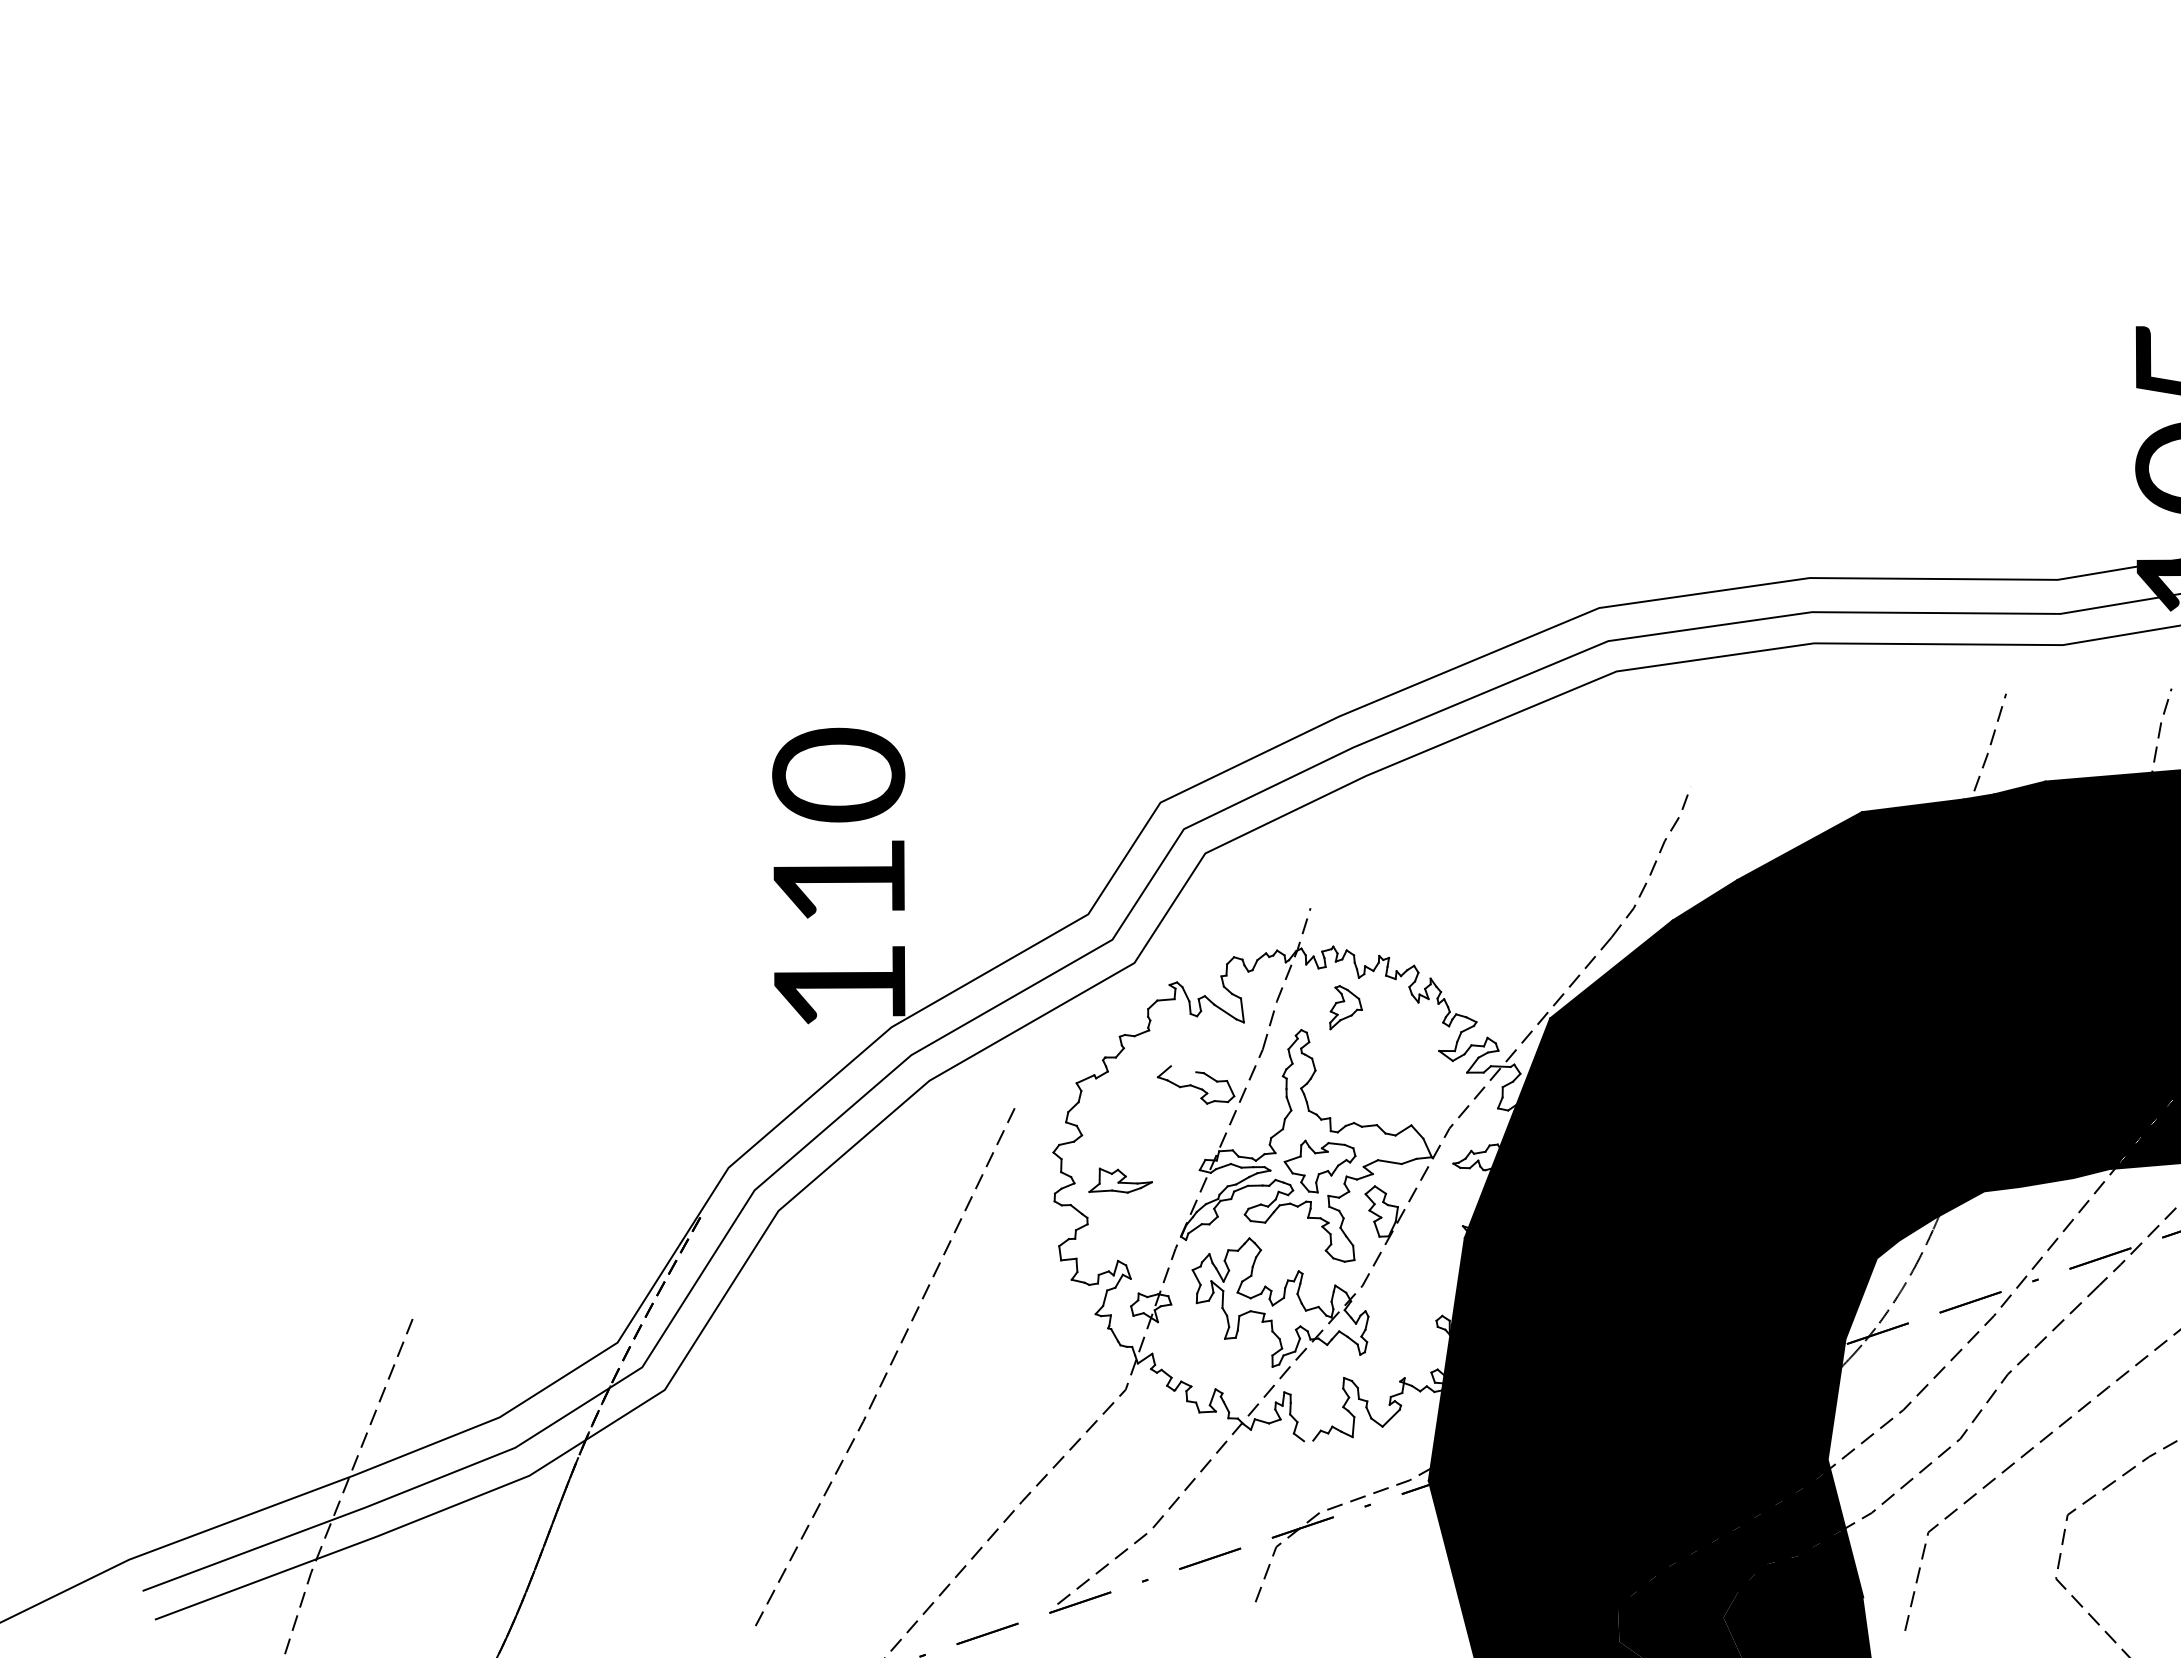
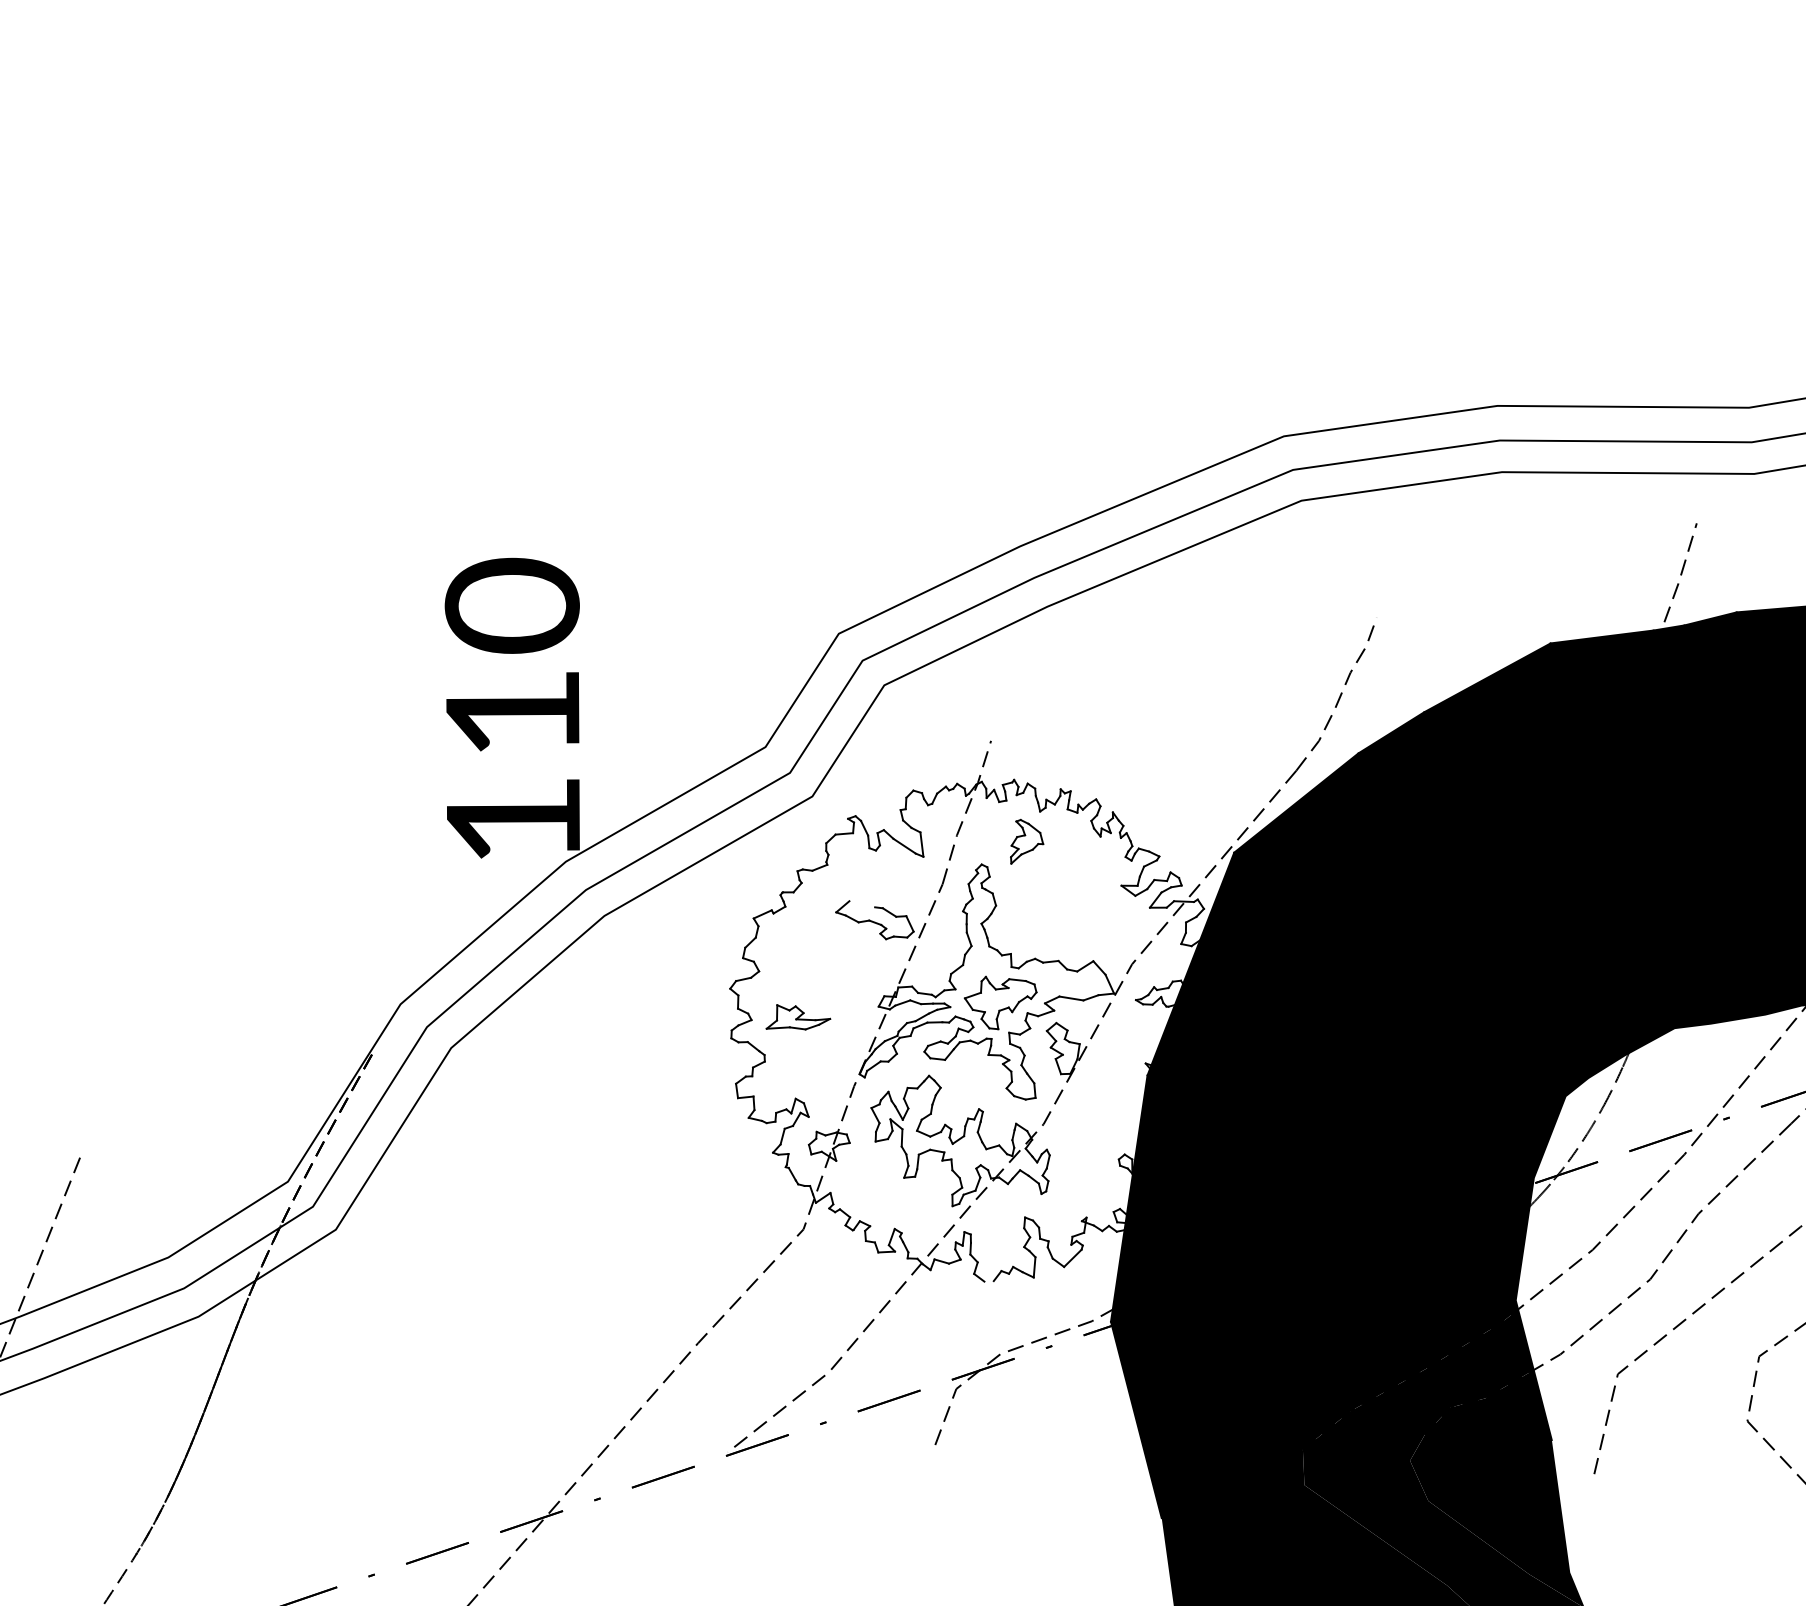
line: (889, 1364) -> (563, 1203), removed

